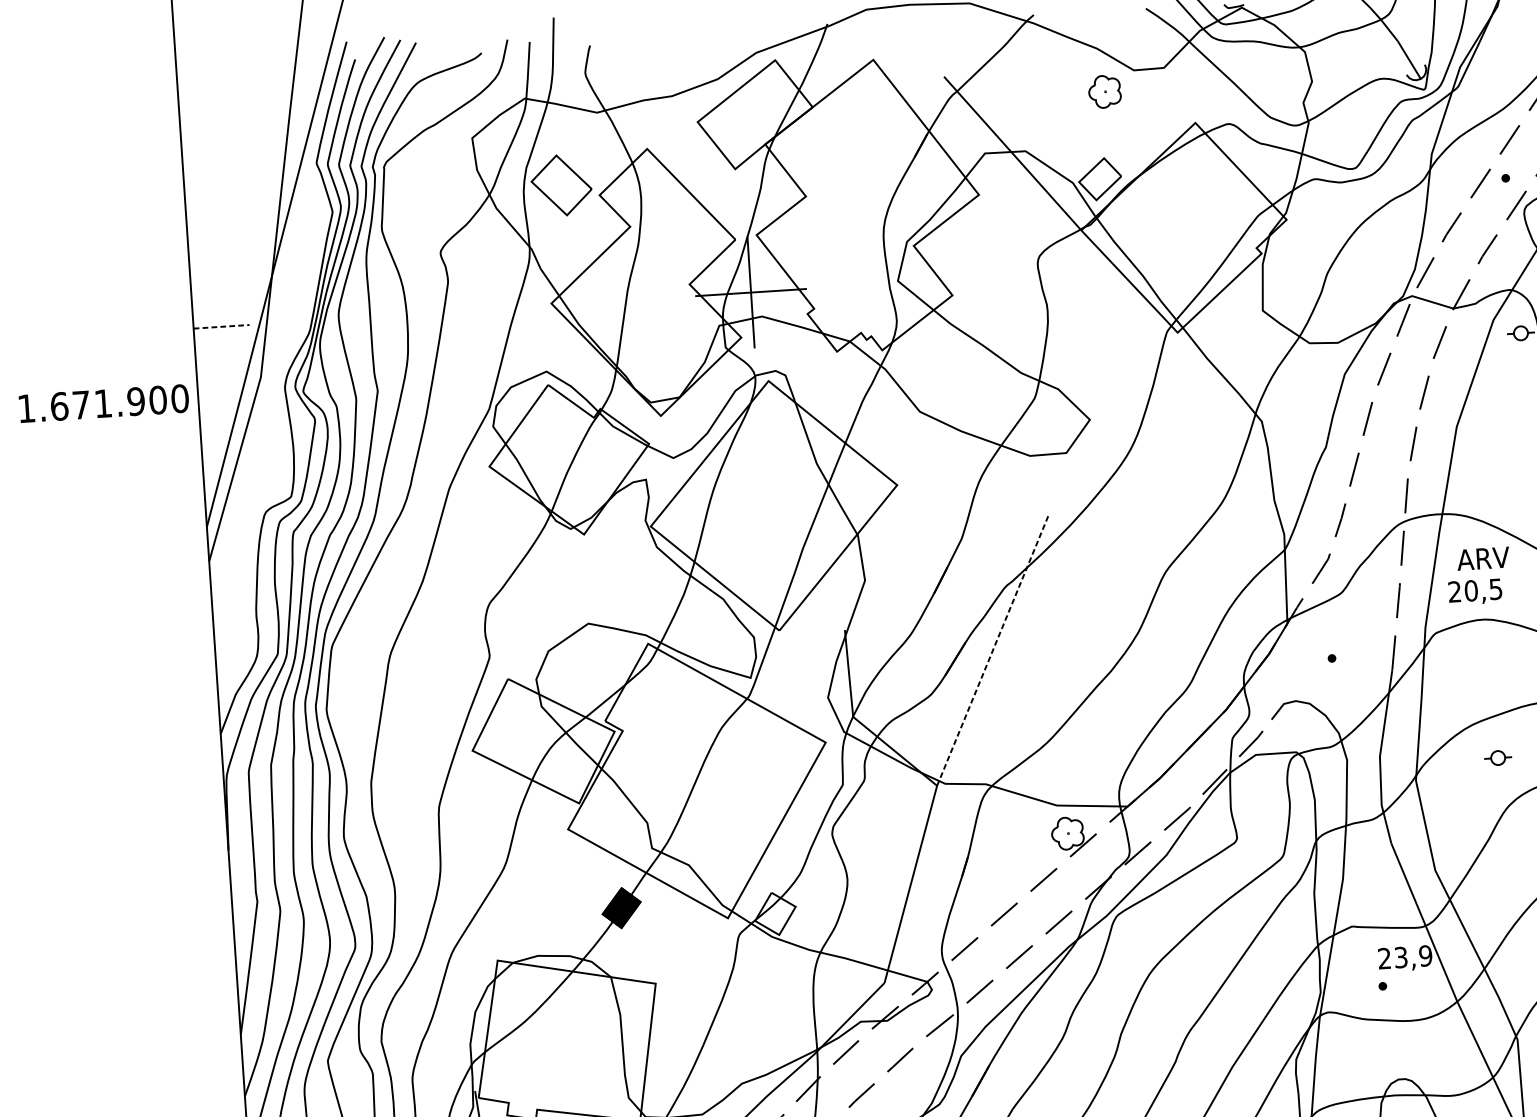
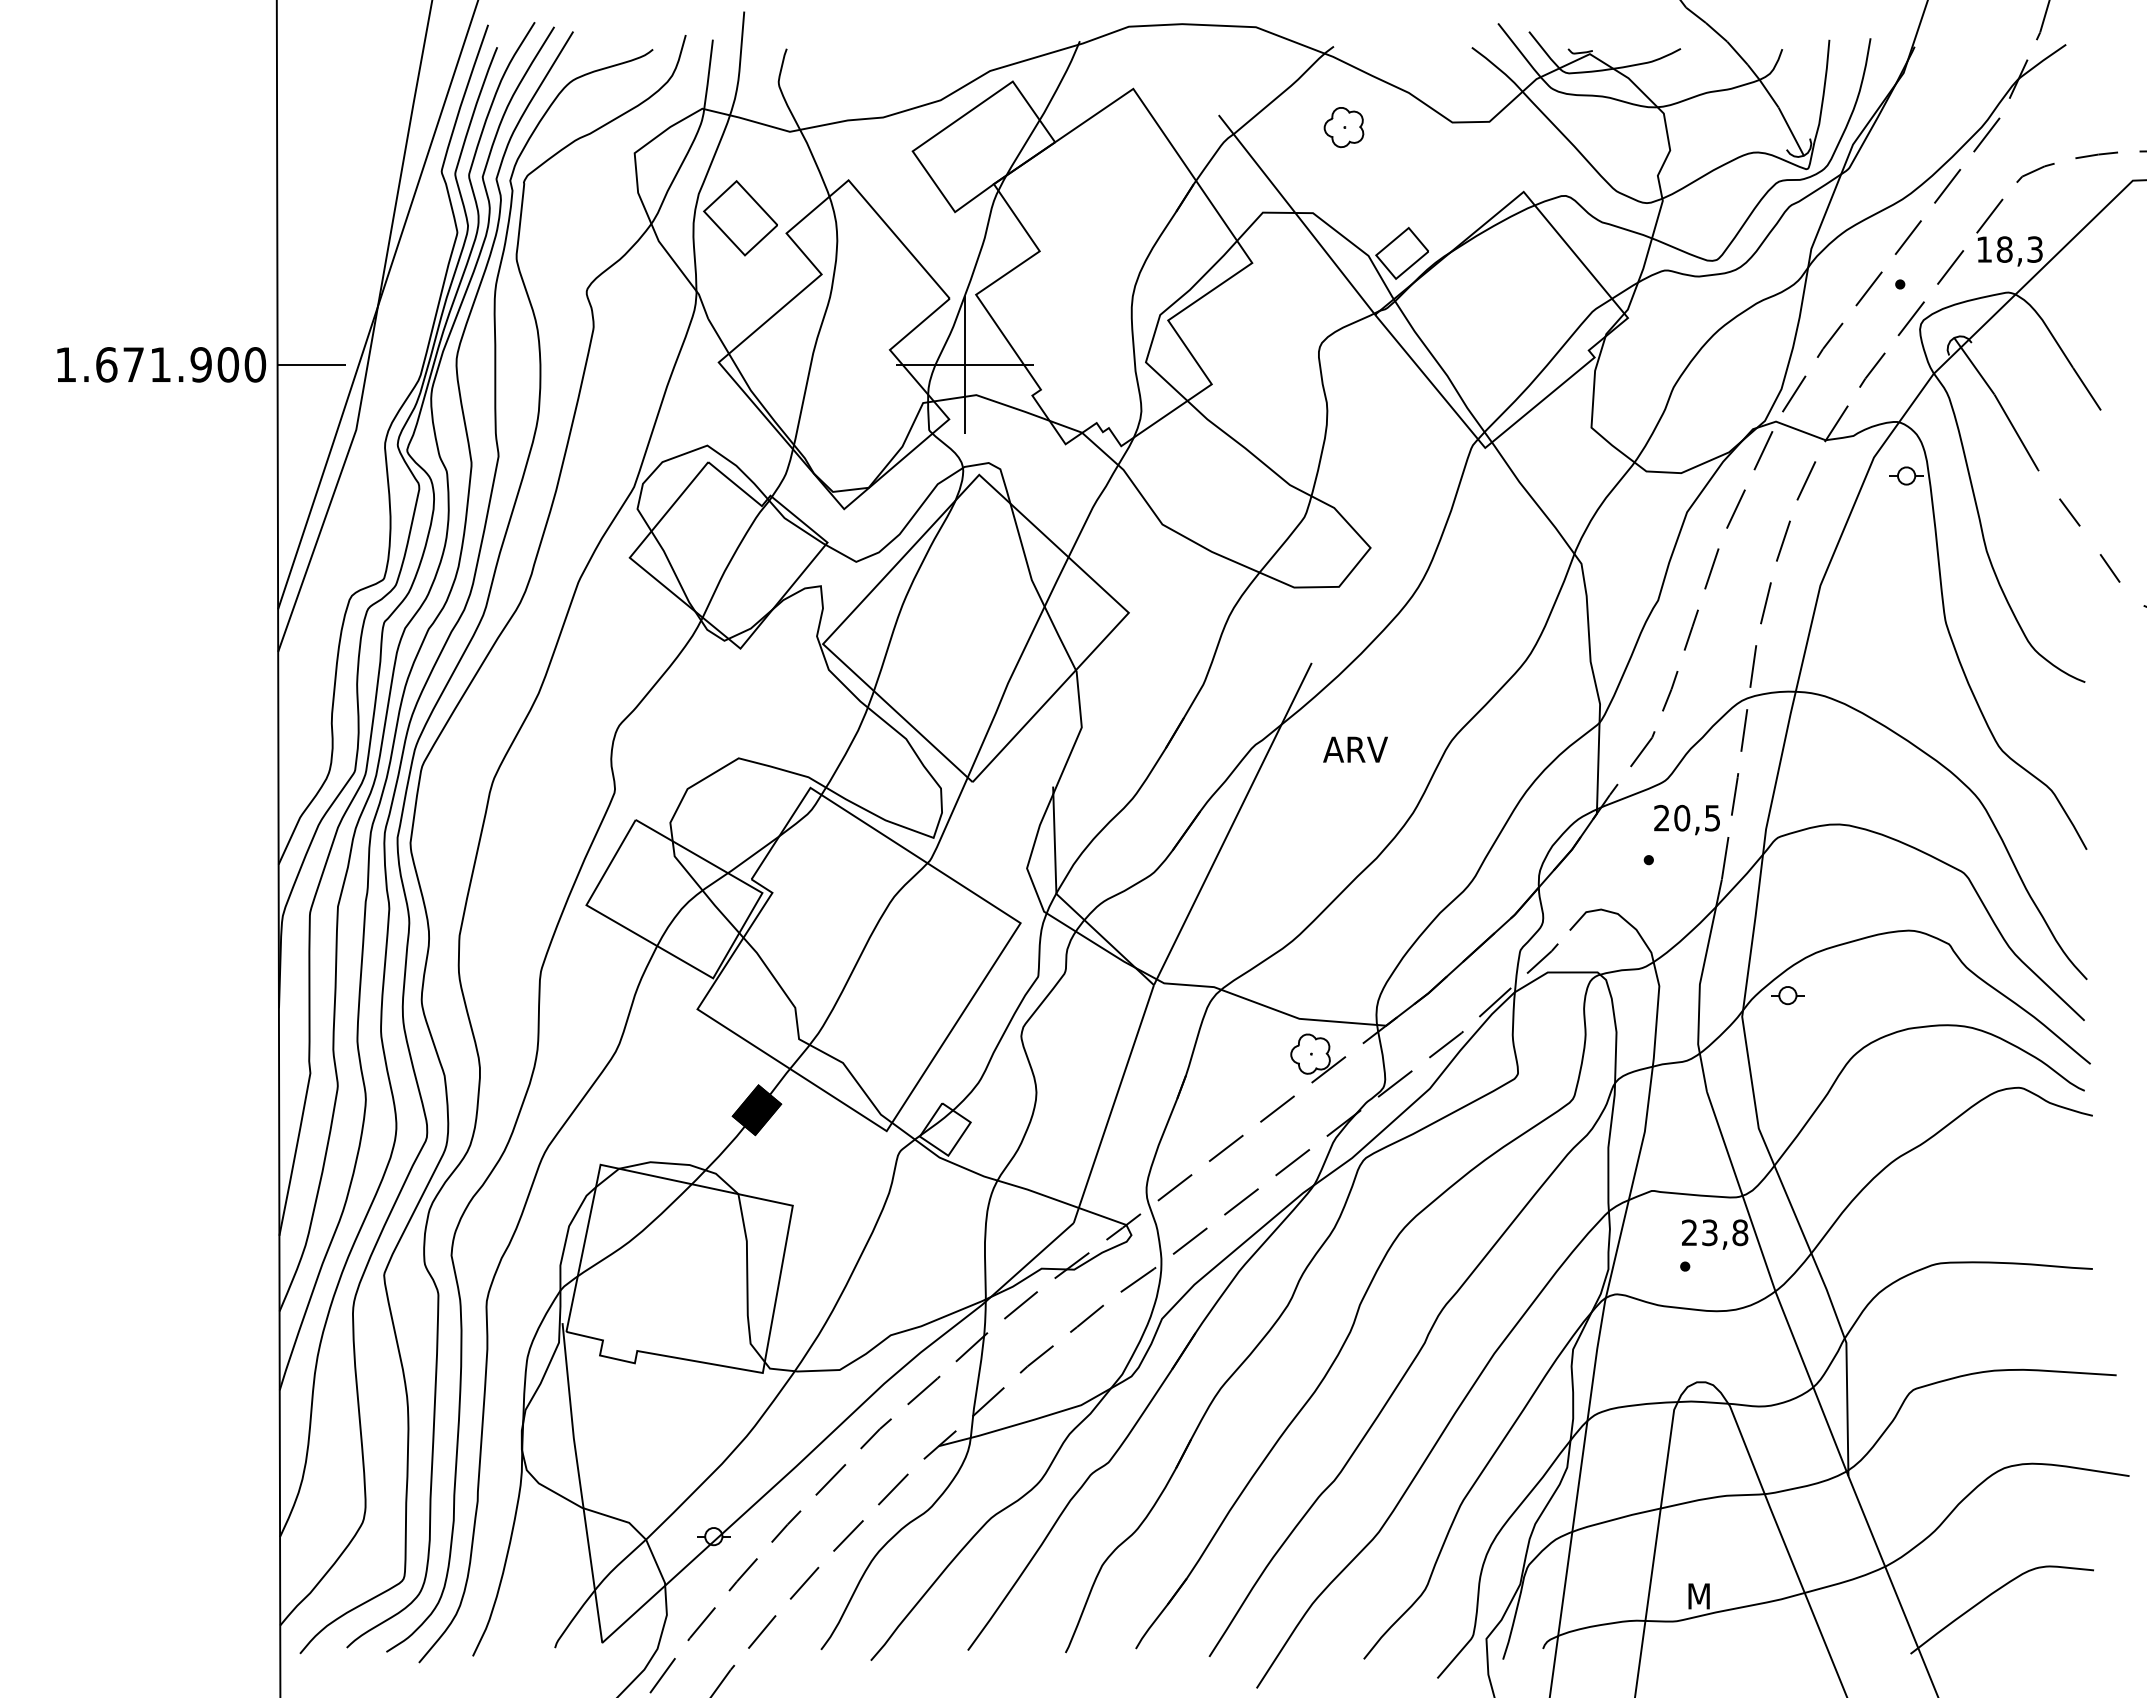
part: (1104, 91) -> (1343, 127), moved
line: (221, 326) -> (312, 364), dashed -> solid
text: (103, 403) -> (161, 364), moved
text: (1483, 558) -> (1355, 749), moved
text: (1474, 591) -> (1686, 819), moved
line: (992, 651) -> (1232, 824), dashed -> solid
part: (1497, 758) -> (1787, 995), moved
text: (1425, 955) -> (1740, 1232), 23,9 -> 23,8

